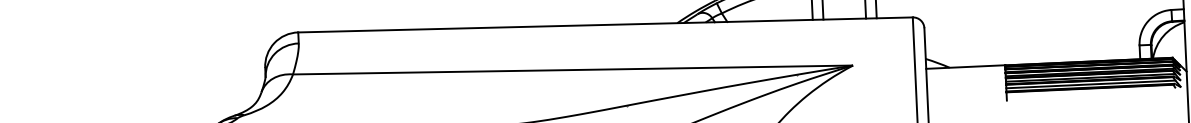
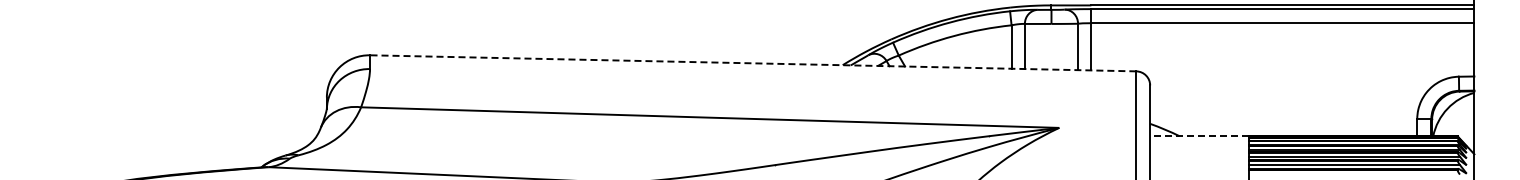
line: (604, 25) -> (752, 63), solid -> dashed
line: (965, 67) -> (1199, 136), solid -> dashed

